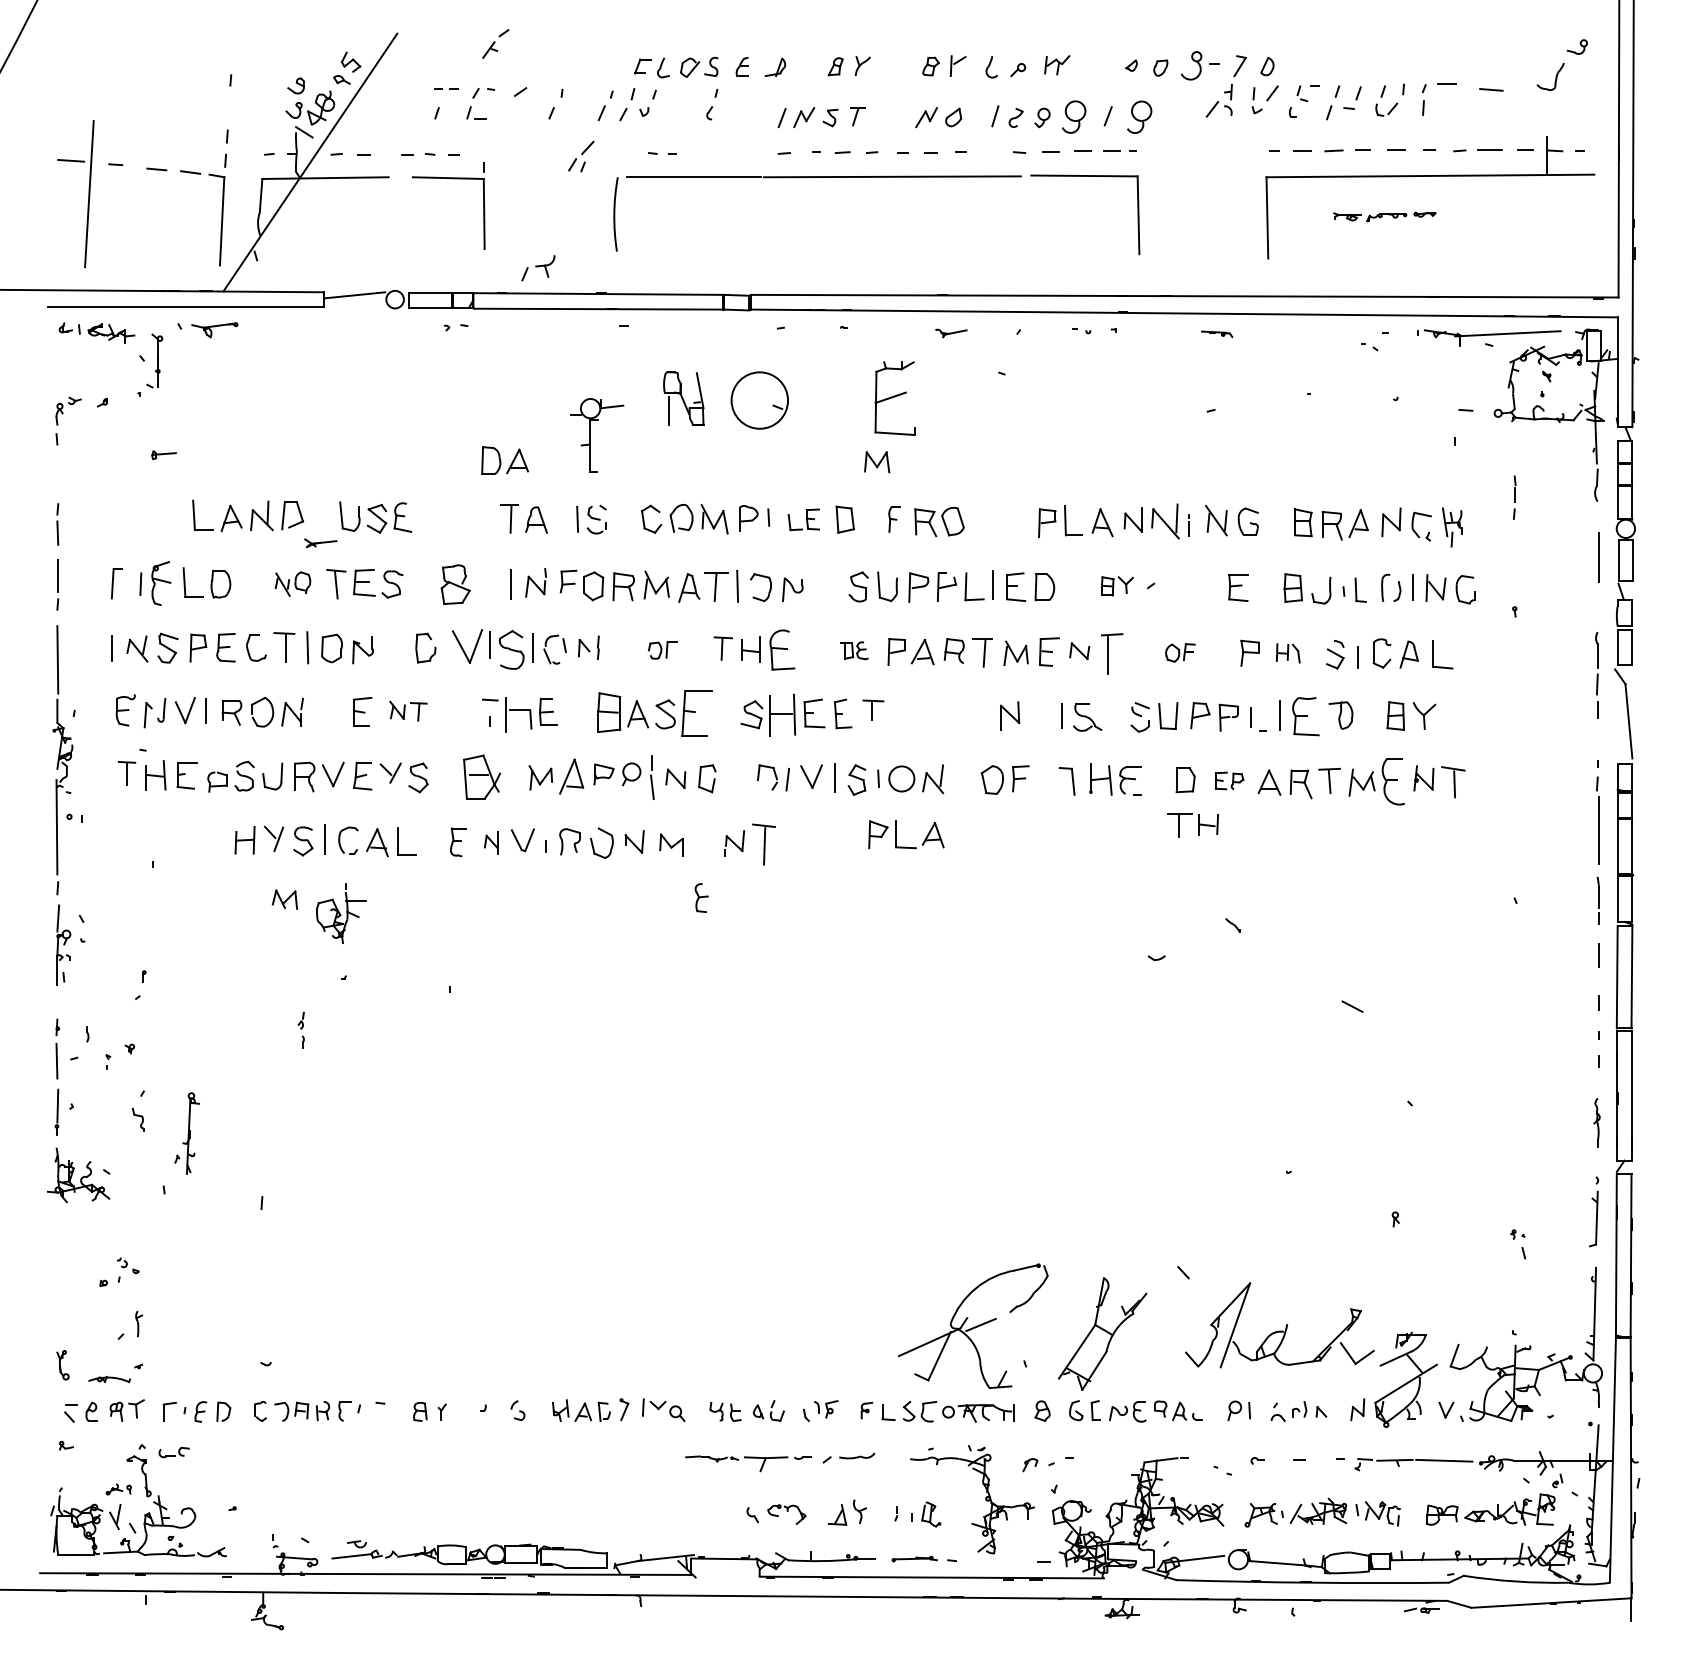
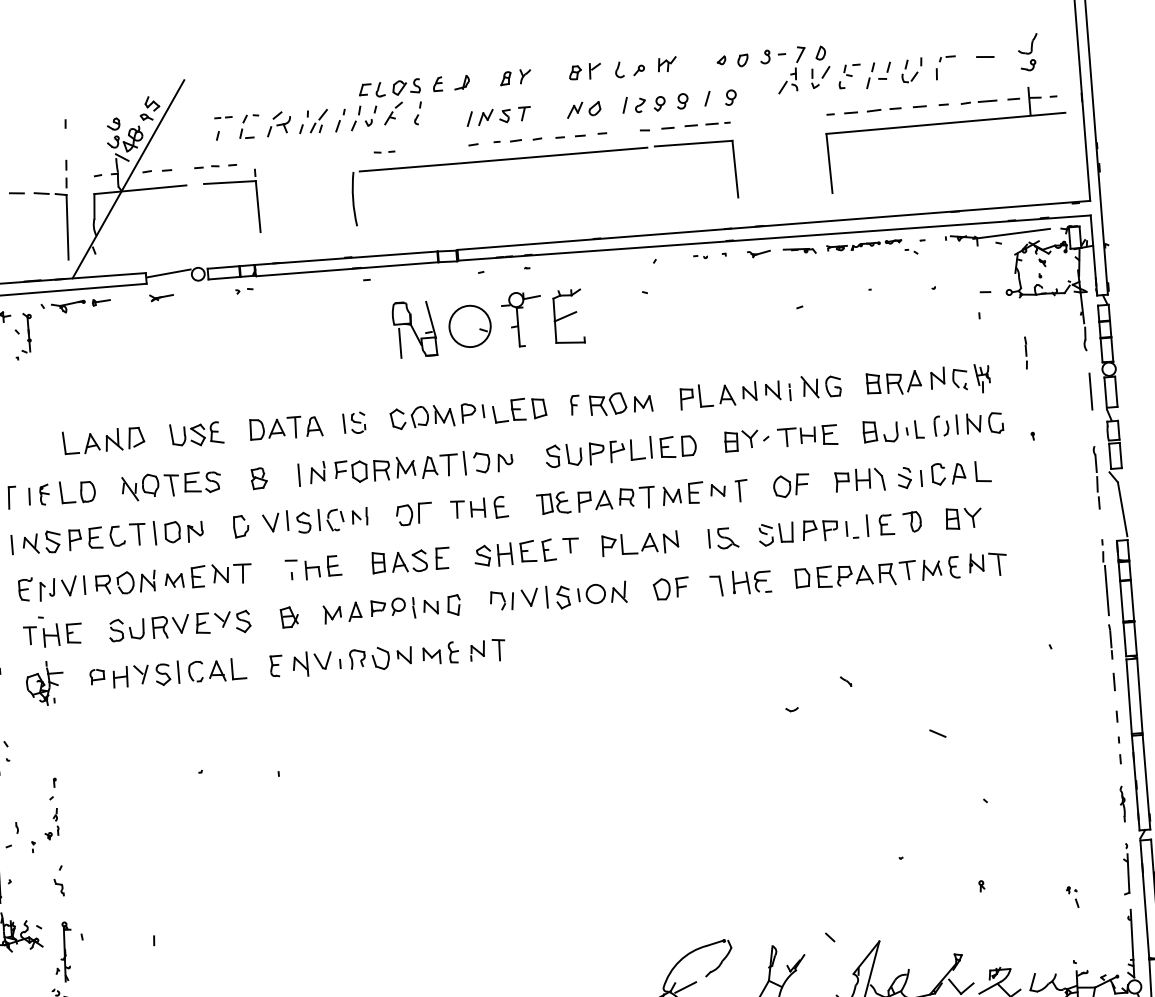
part: (495, 43) -> (393, 113), moved
part: (1576, 46) -> (1027, 65), moved
part: (1191, 65) -> (765, 56), size x0.62
part: (1439, 88) -> (947, 59), size x0.62
part: (1073, 116) -> (682, 100), size x0.62
part: (1140, 117) -> (731, 97), size x0.62
part: (581, 156) -> (319, 121), moved
part: (1384, 216) -> (864, 245), moved
part: (538, 268) -> (279, 126), moved
part: (951, 333) -> (759, 253), moved
part: (1216, 334) -> (799, 251), size x1.43
part: (683, 398) -> (414, 329), size x1.43
part: (590, 435) -> (517, 319), moved
part: (163, 455) -> (101, 302), moved
part: (504, 460) -> (266, 428), moved
part: (877, 462) -> (643, 404), moved
part: (803, 519) -> (508, 410), size x1.43
part: (1164, 521) -> (772, 390), size x0.71
part: (320, 543) -> (161, 297), moved
part: (161, 582) -> (44, 494), size x0.62
part: (292, 583) -> (140, 487), size x1.43
part: (455, 584) -> (259, 478), size x0.71
part: (1117, 586) -> (741, 441), size x1.43
part: (466, 646) -> (270, 522), size x0.71
part: (511, 649) -> (303, 522), size x0.71
part: (662, 650) -> (413, 514), size x1.67
part: (781, 650) -> (500, 507), size x0.71
part: (854, 650) -> (553, 503), size x1.67
part: (1180, 652) -> (791, 485), size x1.67
part: (1288, 653) -> (870, 479), size x1.67
part: (1111, 654) -> (741, 490), size x0.71
part: (408, 710) -> (232, 573), size x1.43
part: (608, 712) -> (378, 562), size x0.71
part: (696, 713) -> (442, 558), size x0.62
part: (518, 714) -> (312, 569), size x0.71
part: (782, 714) -> (505, 554), size x0.71
part: (1305, 716) -> (886, 524), size x0.71
part: (481, 776) -> (289, 616), size x0.62
part: (571, 776) -> (354, 611), size x0.71
part: (652, 778) -> (414, 608), size x0.62
part: (1229, 780) -> (834, 575), size x1.67
part: (217, 781) -> (97, 676), moved
part: (1393, 782) -> (954, 567), size x0.62
part: (1192, 825) -> (796, 436), moved
part: (896, 834) -> (622, 544), moved
part: (491, 842) -> (300, 664), size x1.43
part: (763, 844) -> (498, 649), size x0.71
part: (701, 897) -> (453, 652), moved
part: (284, 899) -> (174, 580), moved
part: (341, 913) -> (45, 683), moved
part: (300, 1029) -> (55, 821), moved
part: (186, 1133) -> (63, 952), moved

